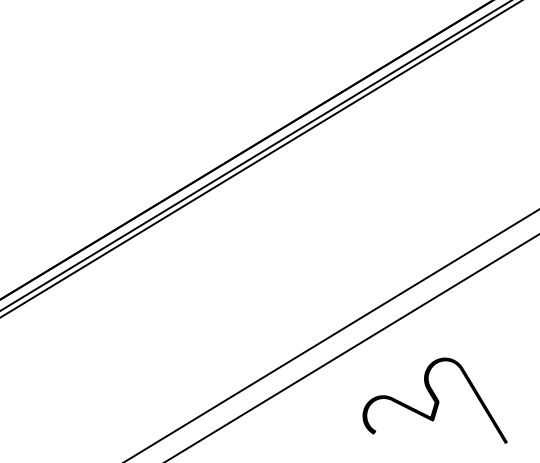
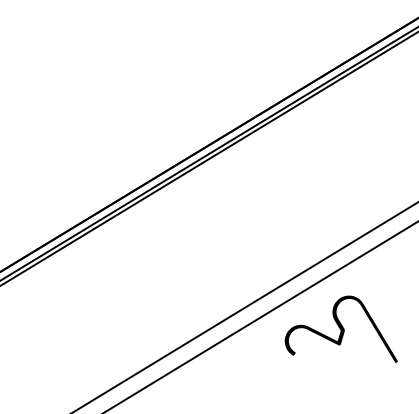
part: (434, 399) -> (340, 328), moved

